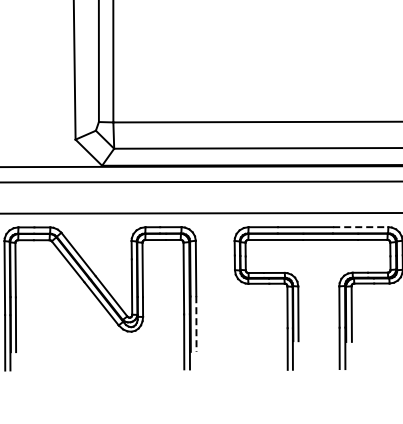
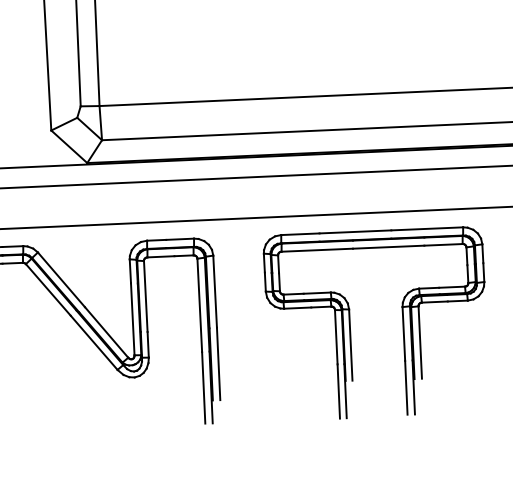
line: (360, 227) -> (426, 229), dashed -> solid
line: (196, 324) -> (218, 364), dashed -> solid

